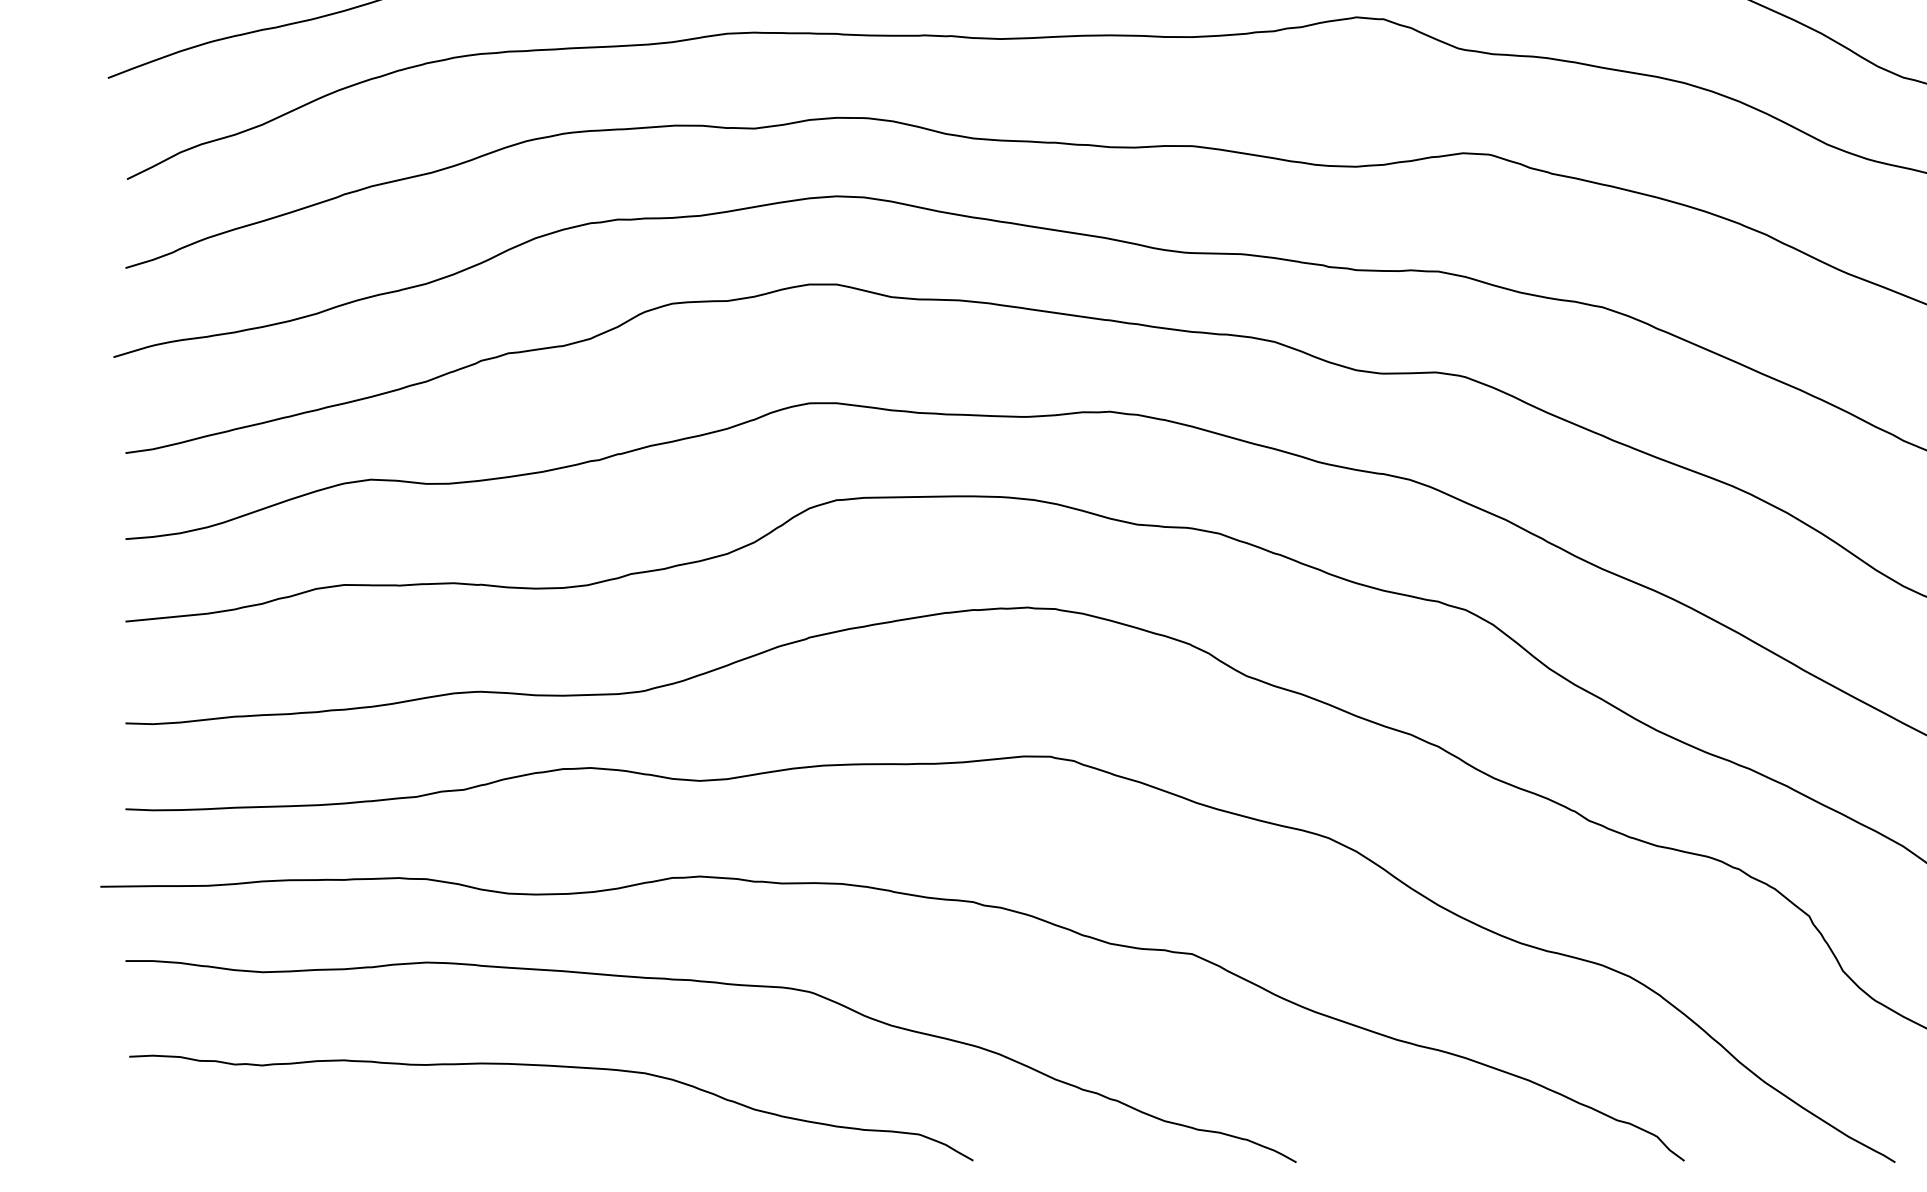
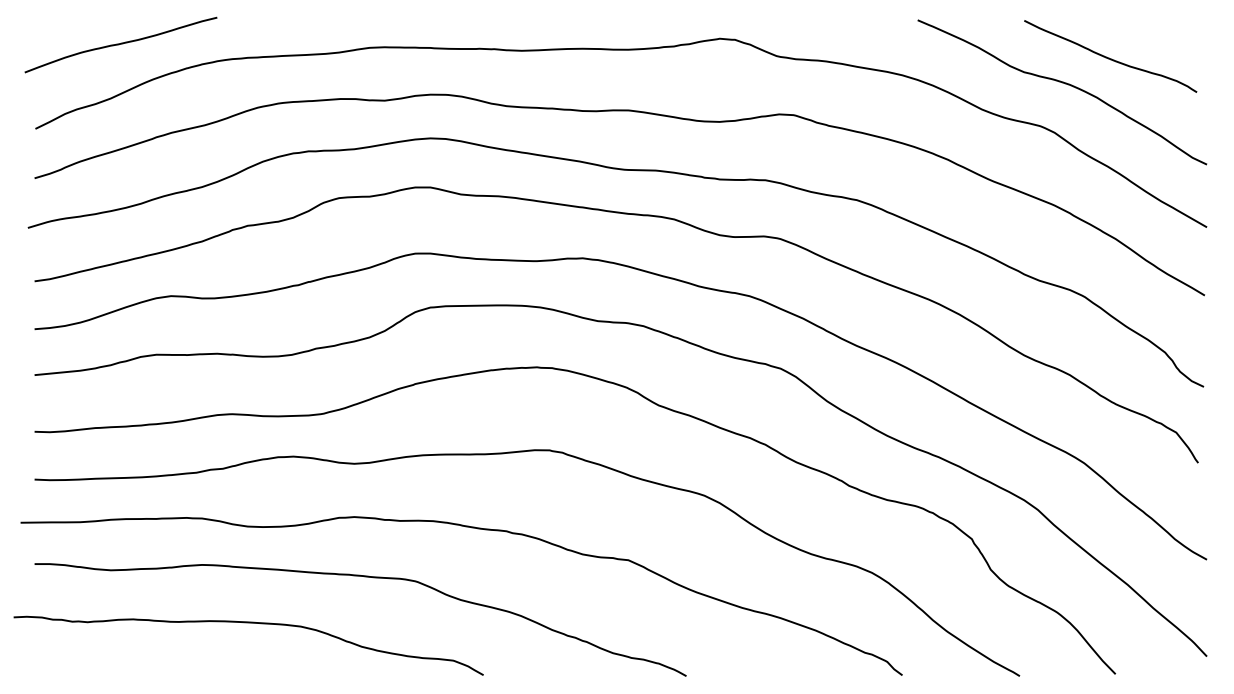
curve: (551, 1067) -> (248, 623), moved

